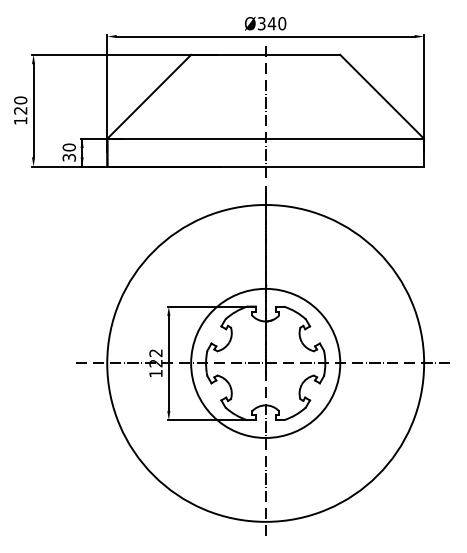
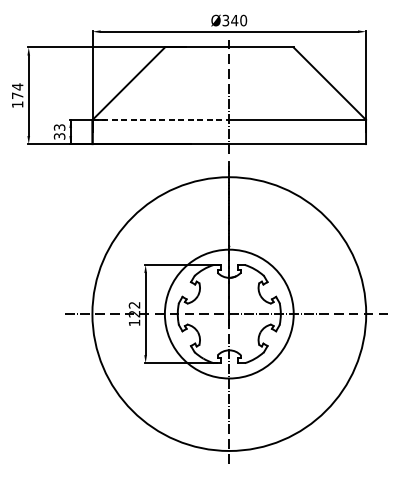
text: (20, 105) -> (17, 91), 120 -> 174
line: (187, 138) -> (161, 119), solid -> dashed
text: (68, 147) -> (58, 127), 30 -> 33

